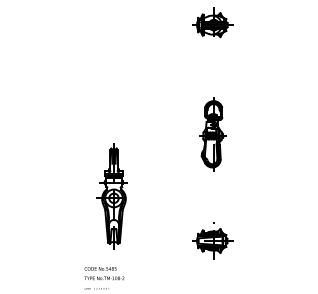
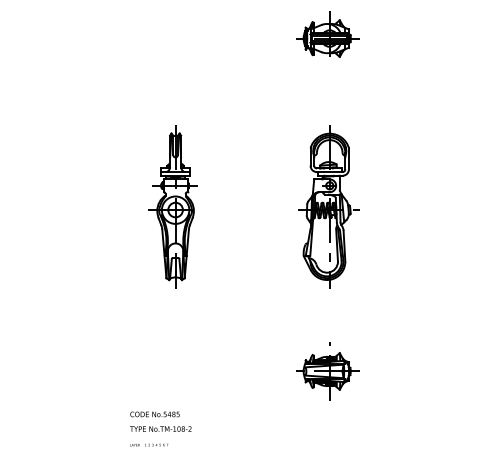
part: (212, 134) -> (327, 207), size x1.43
part: (111, 196) -> (171, 207), moved

